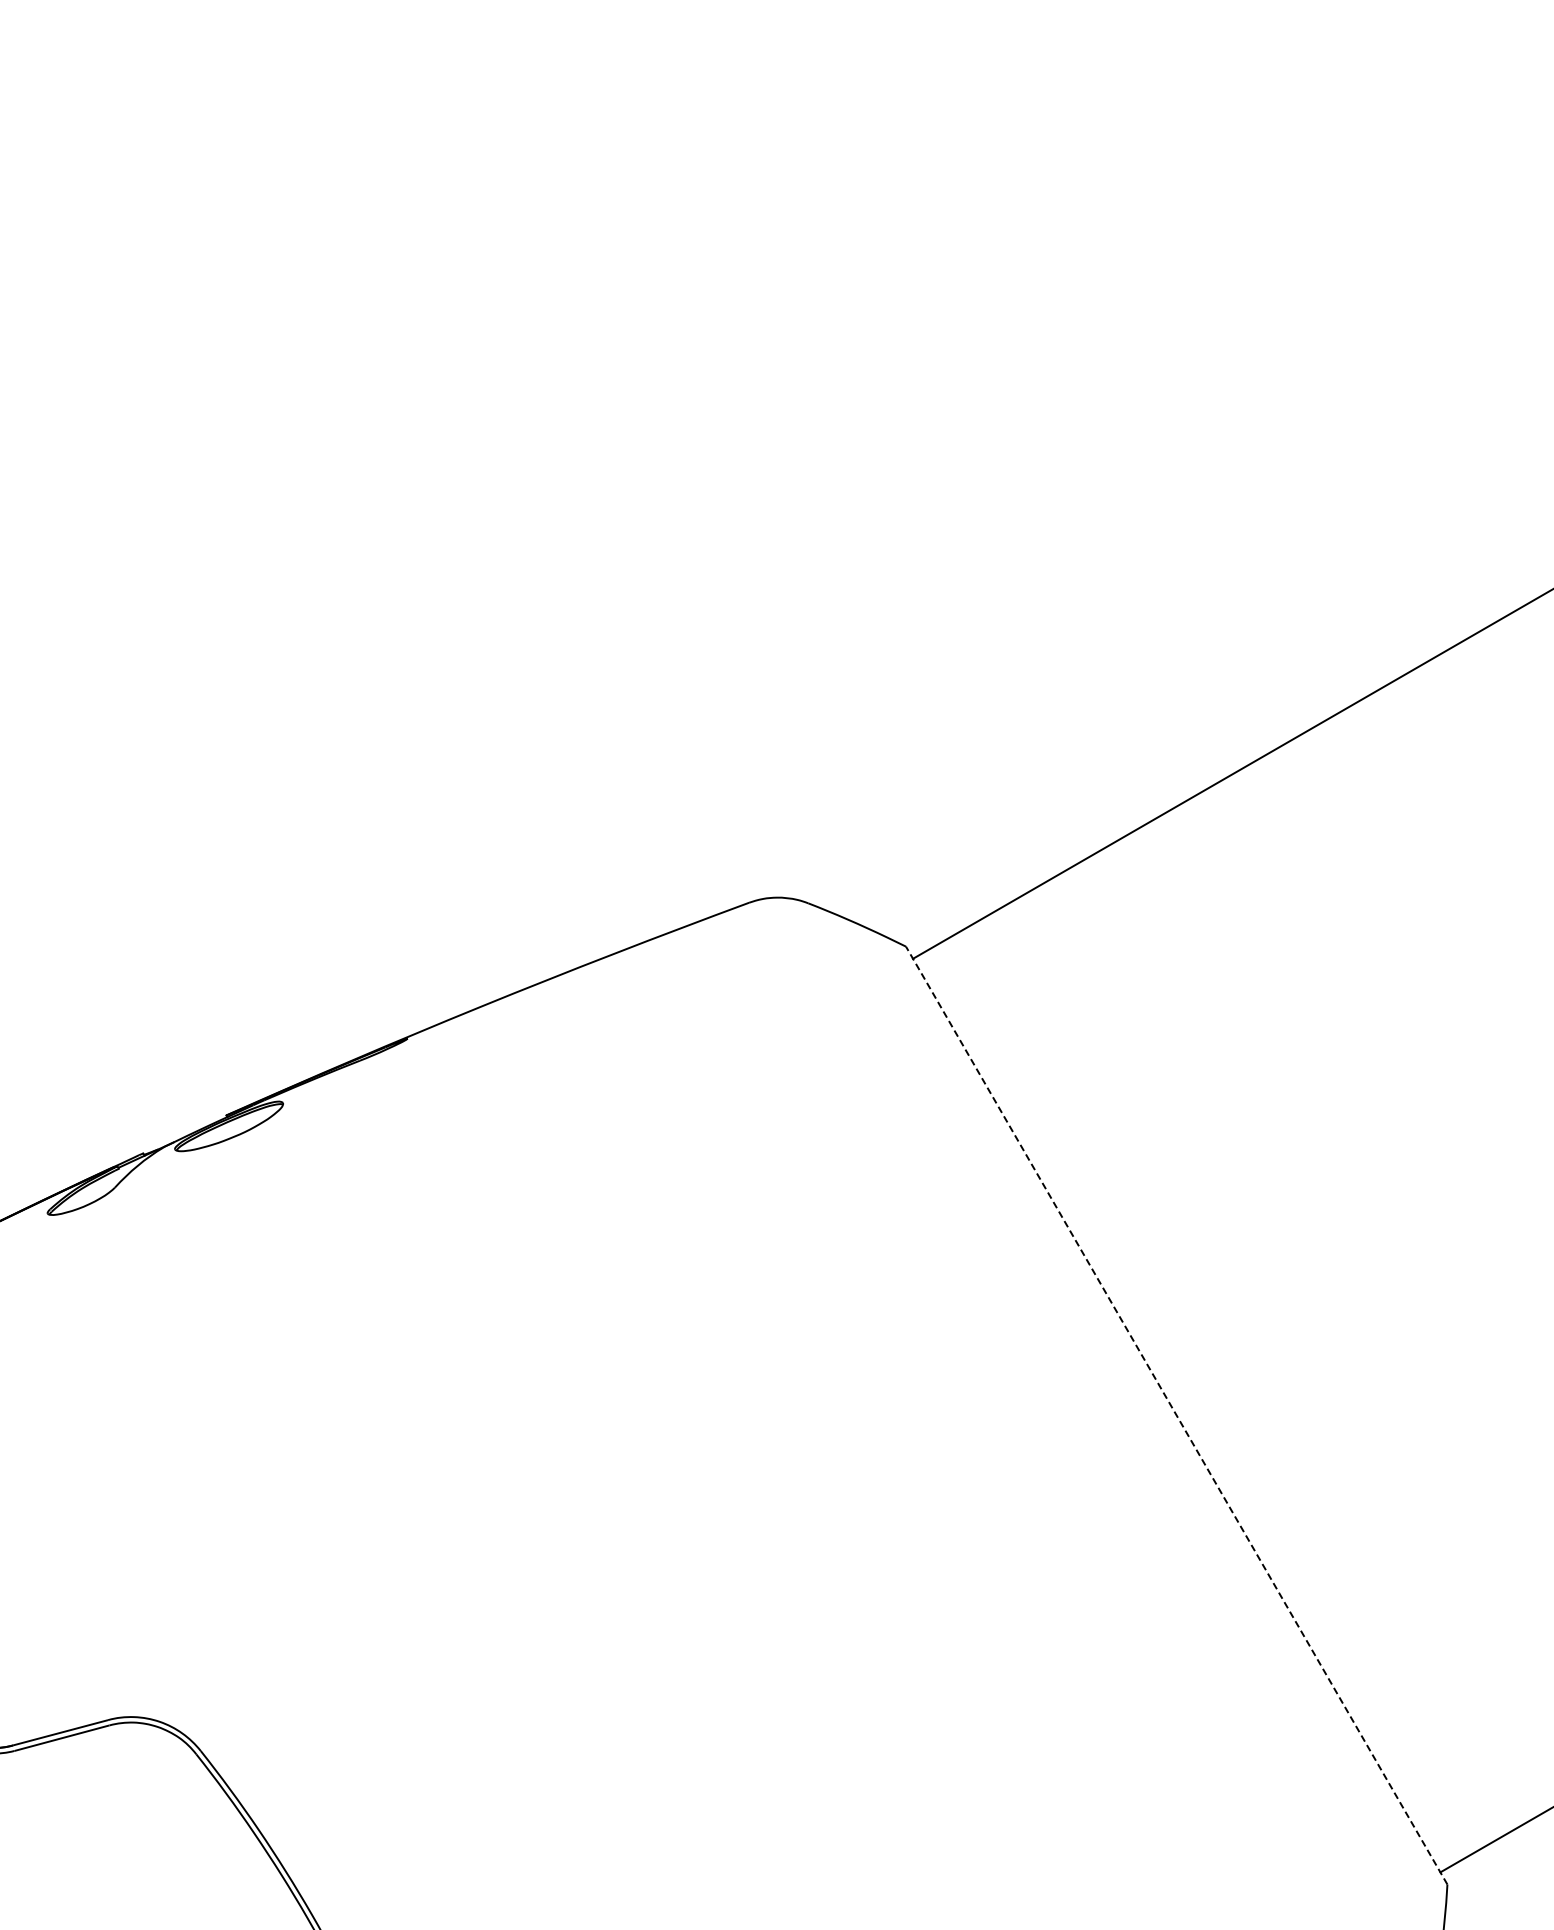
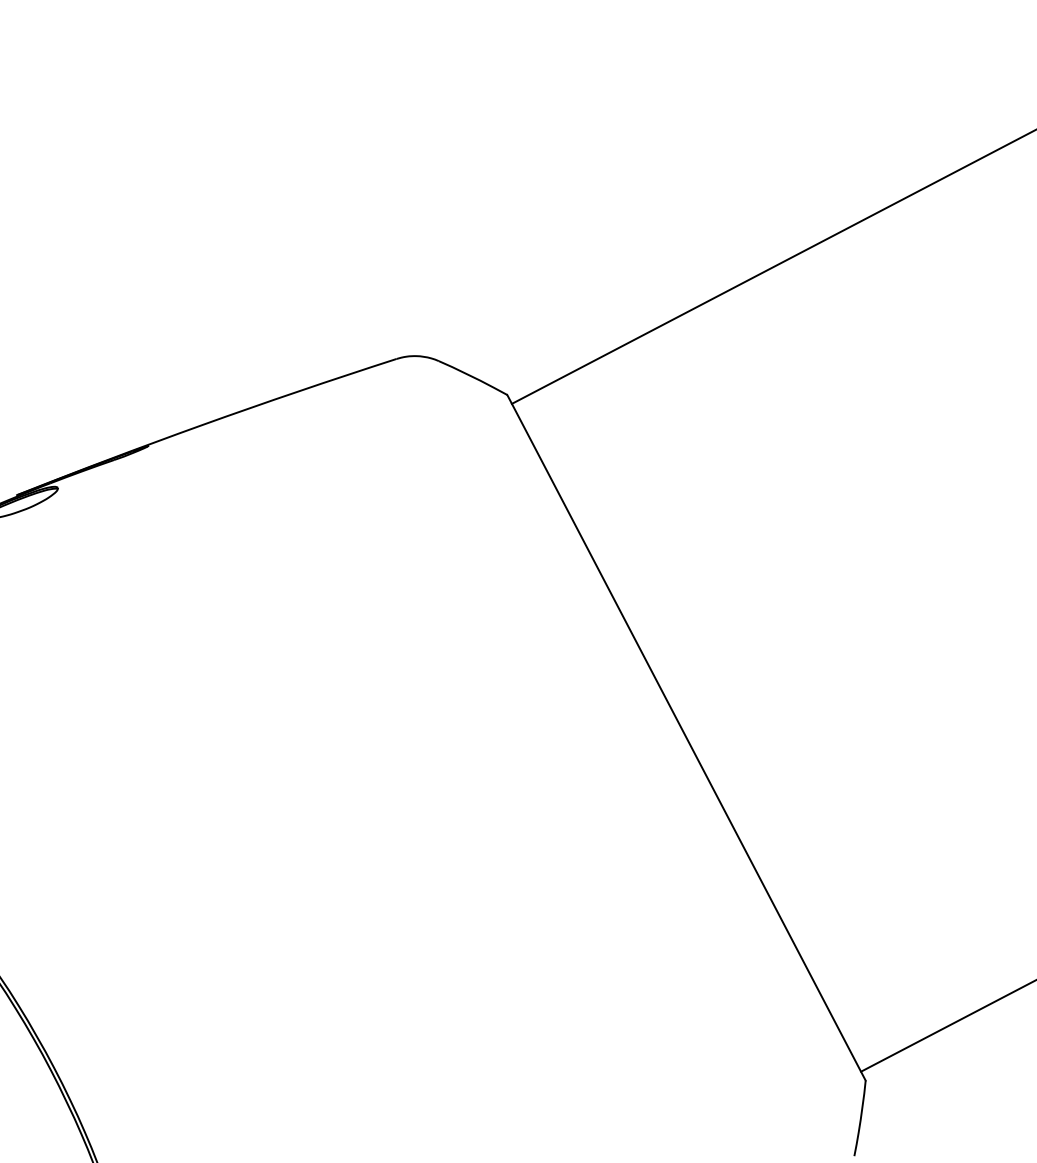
line: (1176, 1415) -> (686, 737), dashed -> solid

